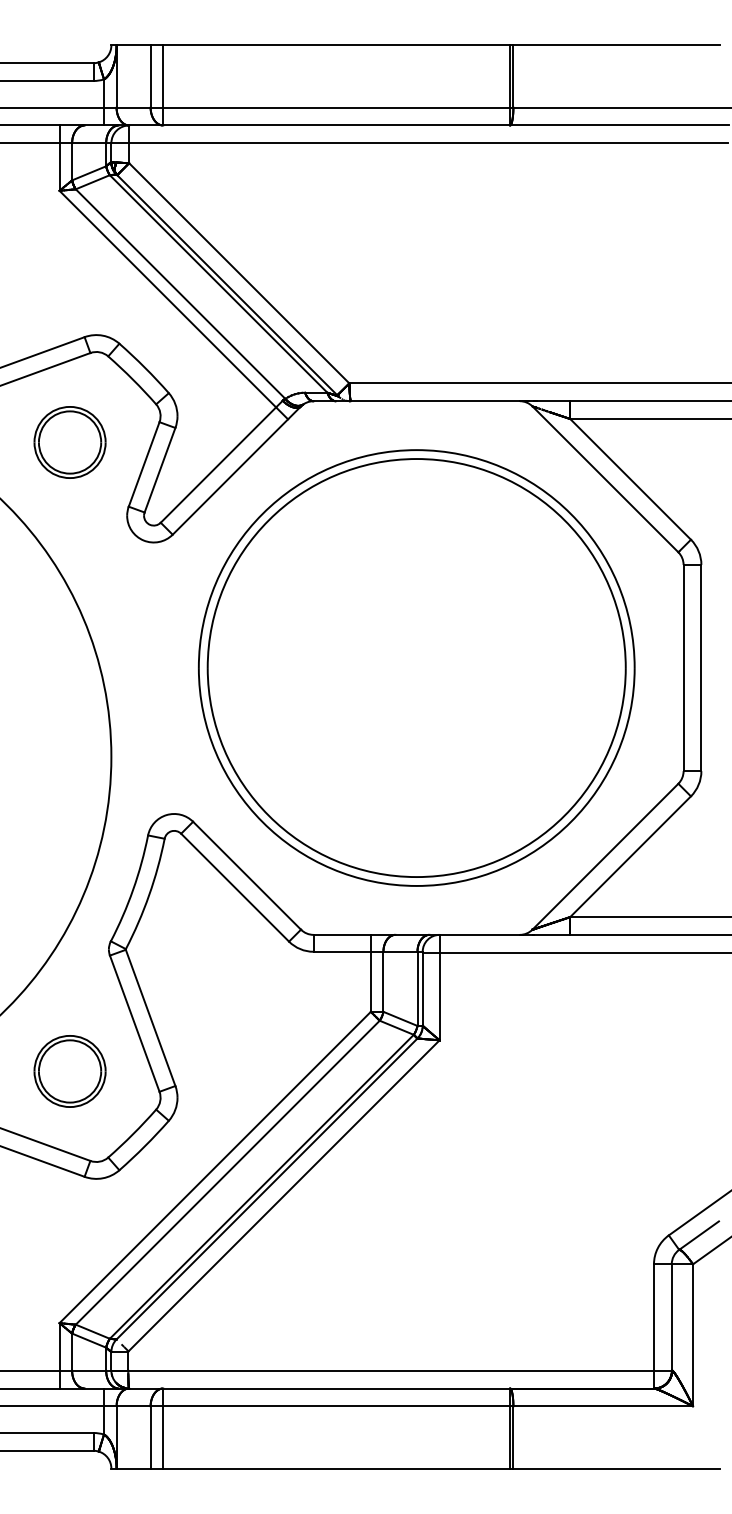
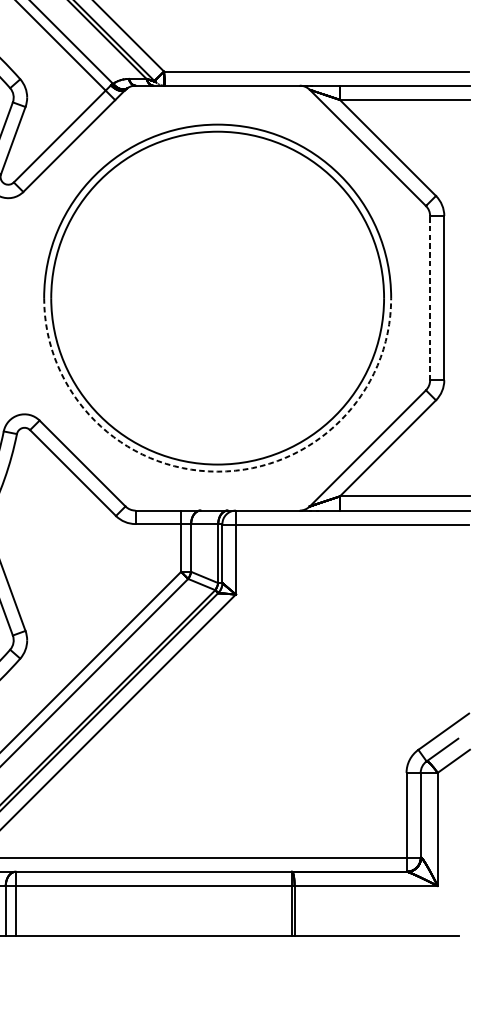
line: (683, 667) -> (430, 297), solid -> dashed
arc: (416, 885) -> (217, 471), solid -> dashed

